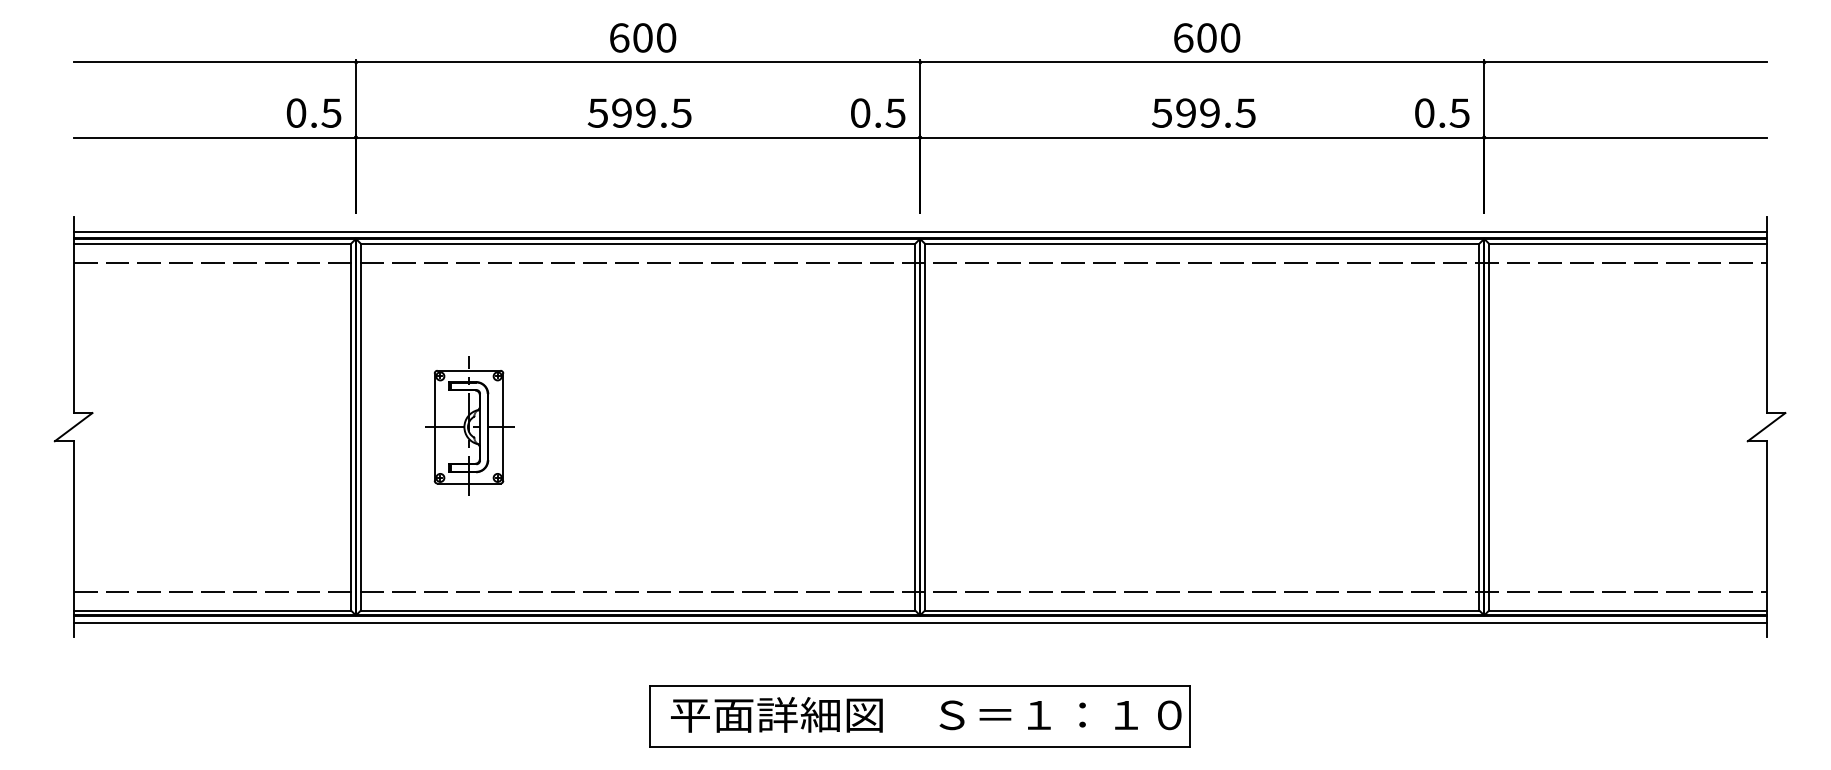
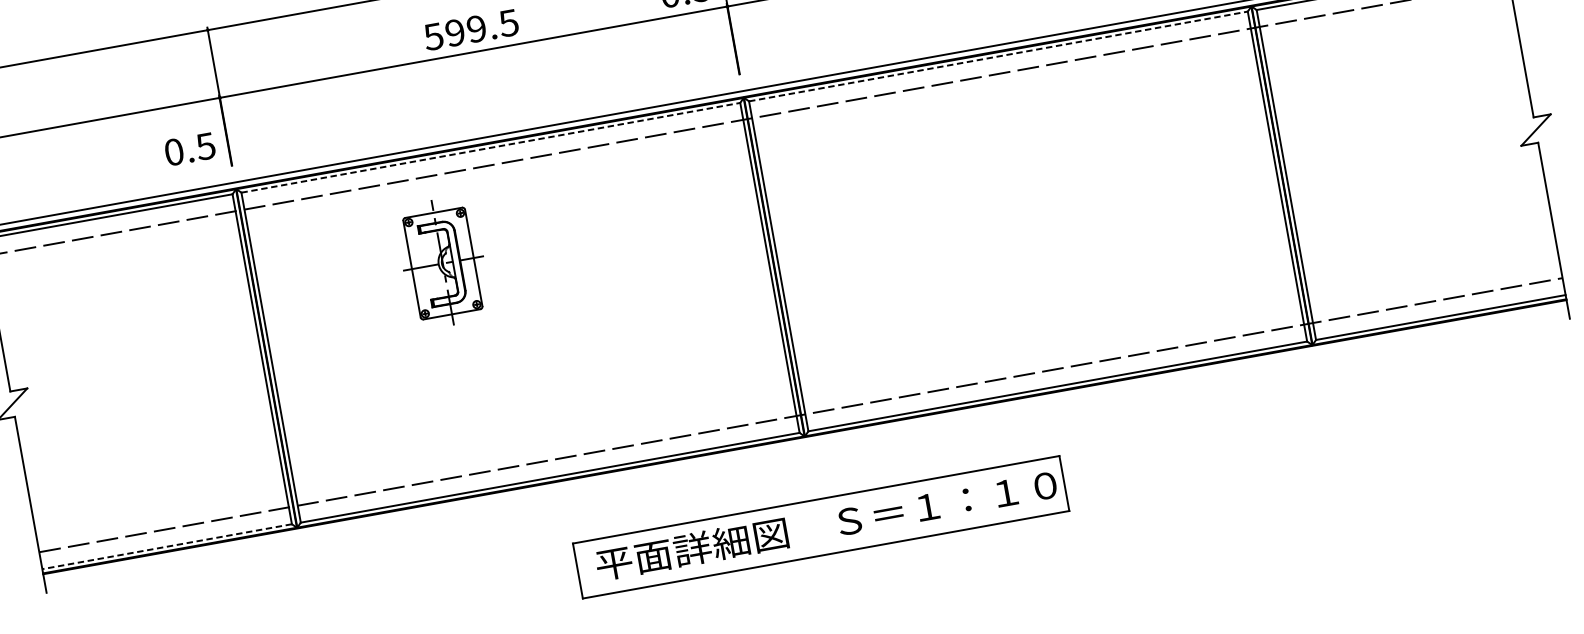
text: (314, 112) -> (190, 148), moved
line: (638, 243) -> (491, 147), solid -> dashed
line: (1202, 243) -> (998, 56), solid -> dashed
part: (469, 425) -> (443, 262), moved
line: (212, 610) -> (167, 546), solid -> dashed
line: (919, 622) -> (805, 443), removed

